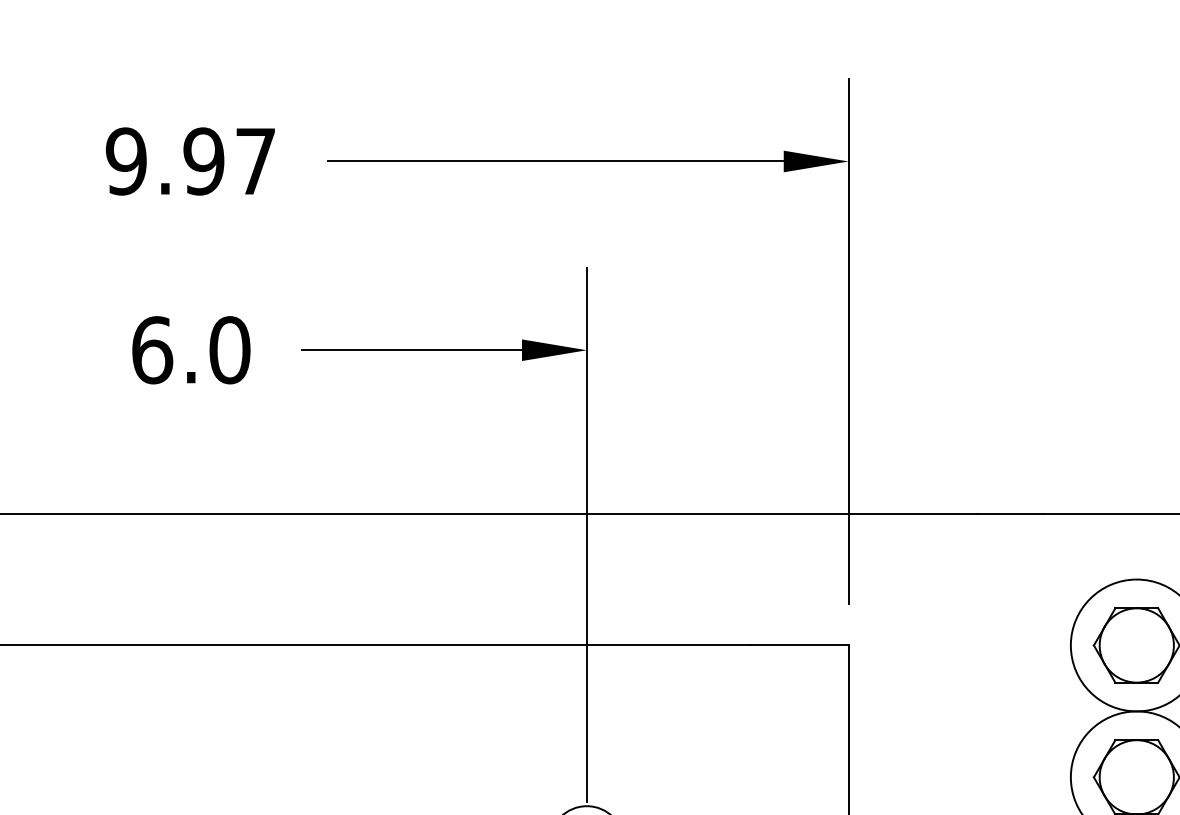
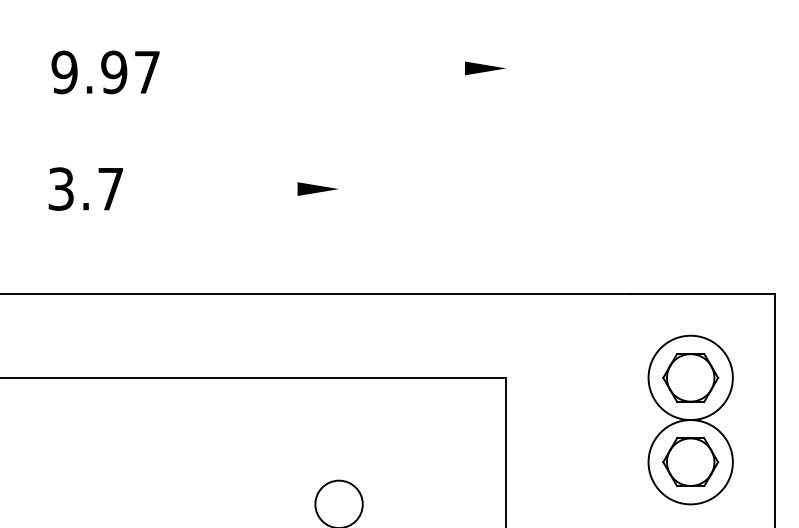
text: (190, 161) -> (105, 72), moved
line: (554, 161) -> (318, 68), removed
line: (848, 341) -> (506, 183), removed
text: (190, 349) -> (85, 188), 6.0 -> 3.7
line: (412, 350) -> (227, 189), removed
line: (587, 535) -> (339, 307), removed

